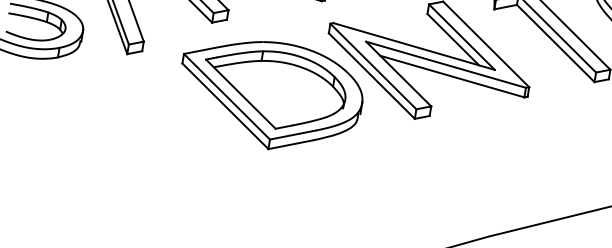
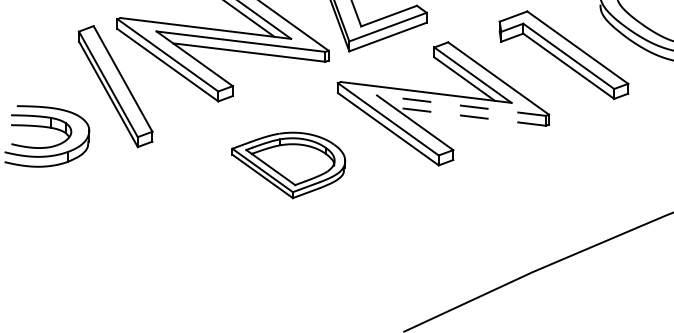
line: (445, 64) -> (460, 105), solid -> dashed
line: (452, 76) -> (469, 116), solid -> dashed
part: (269, 95) -> (288, 165), size x0.6

